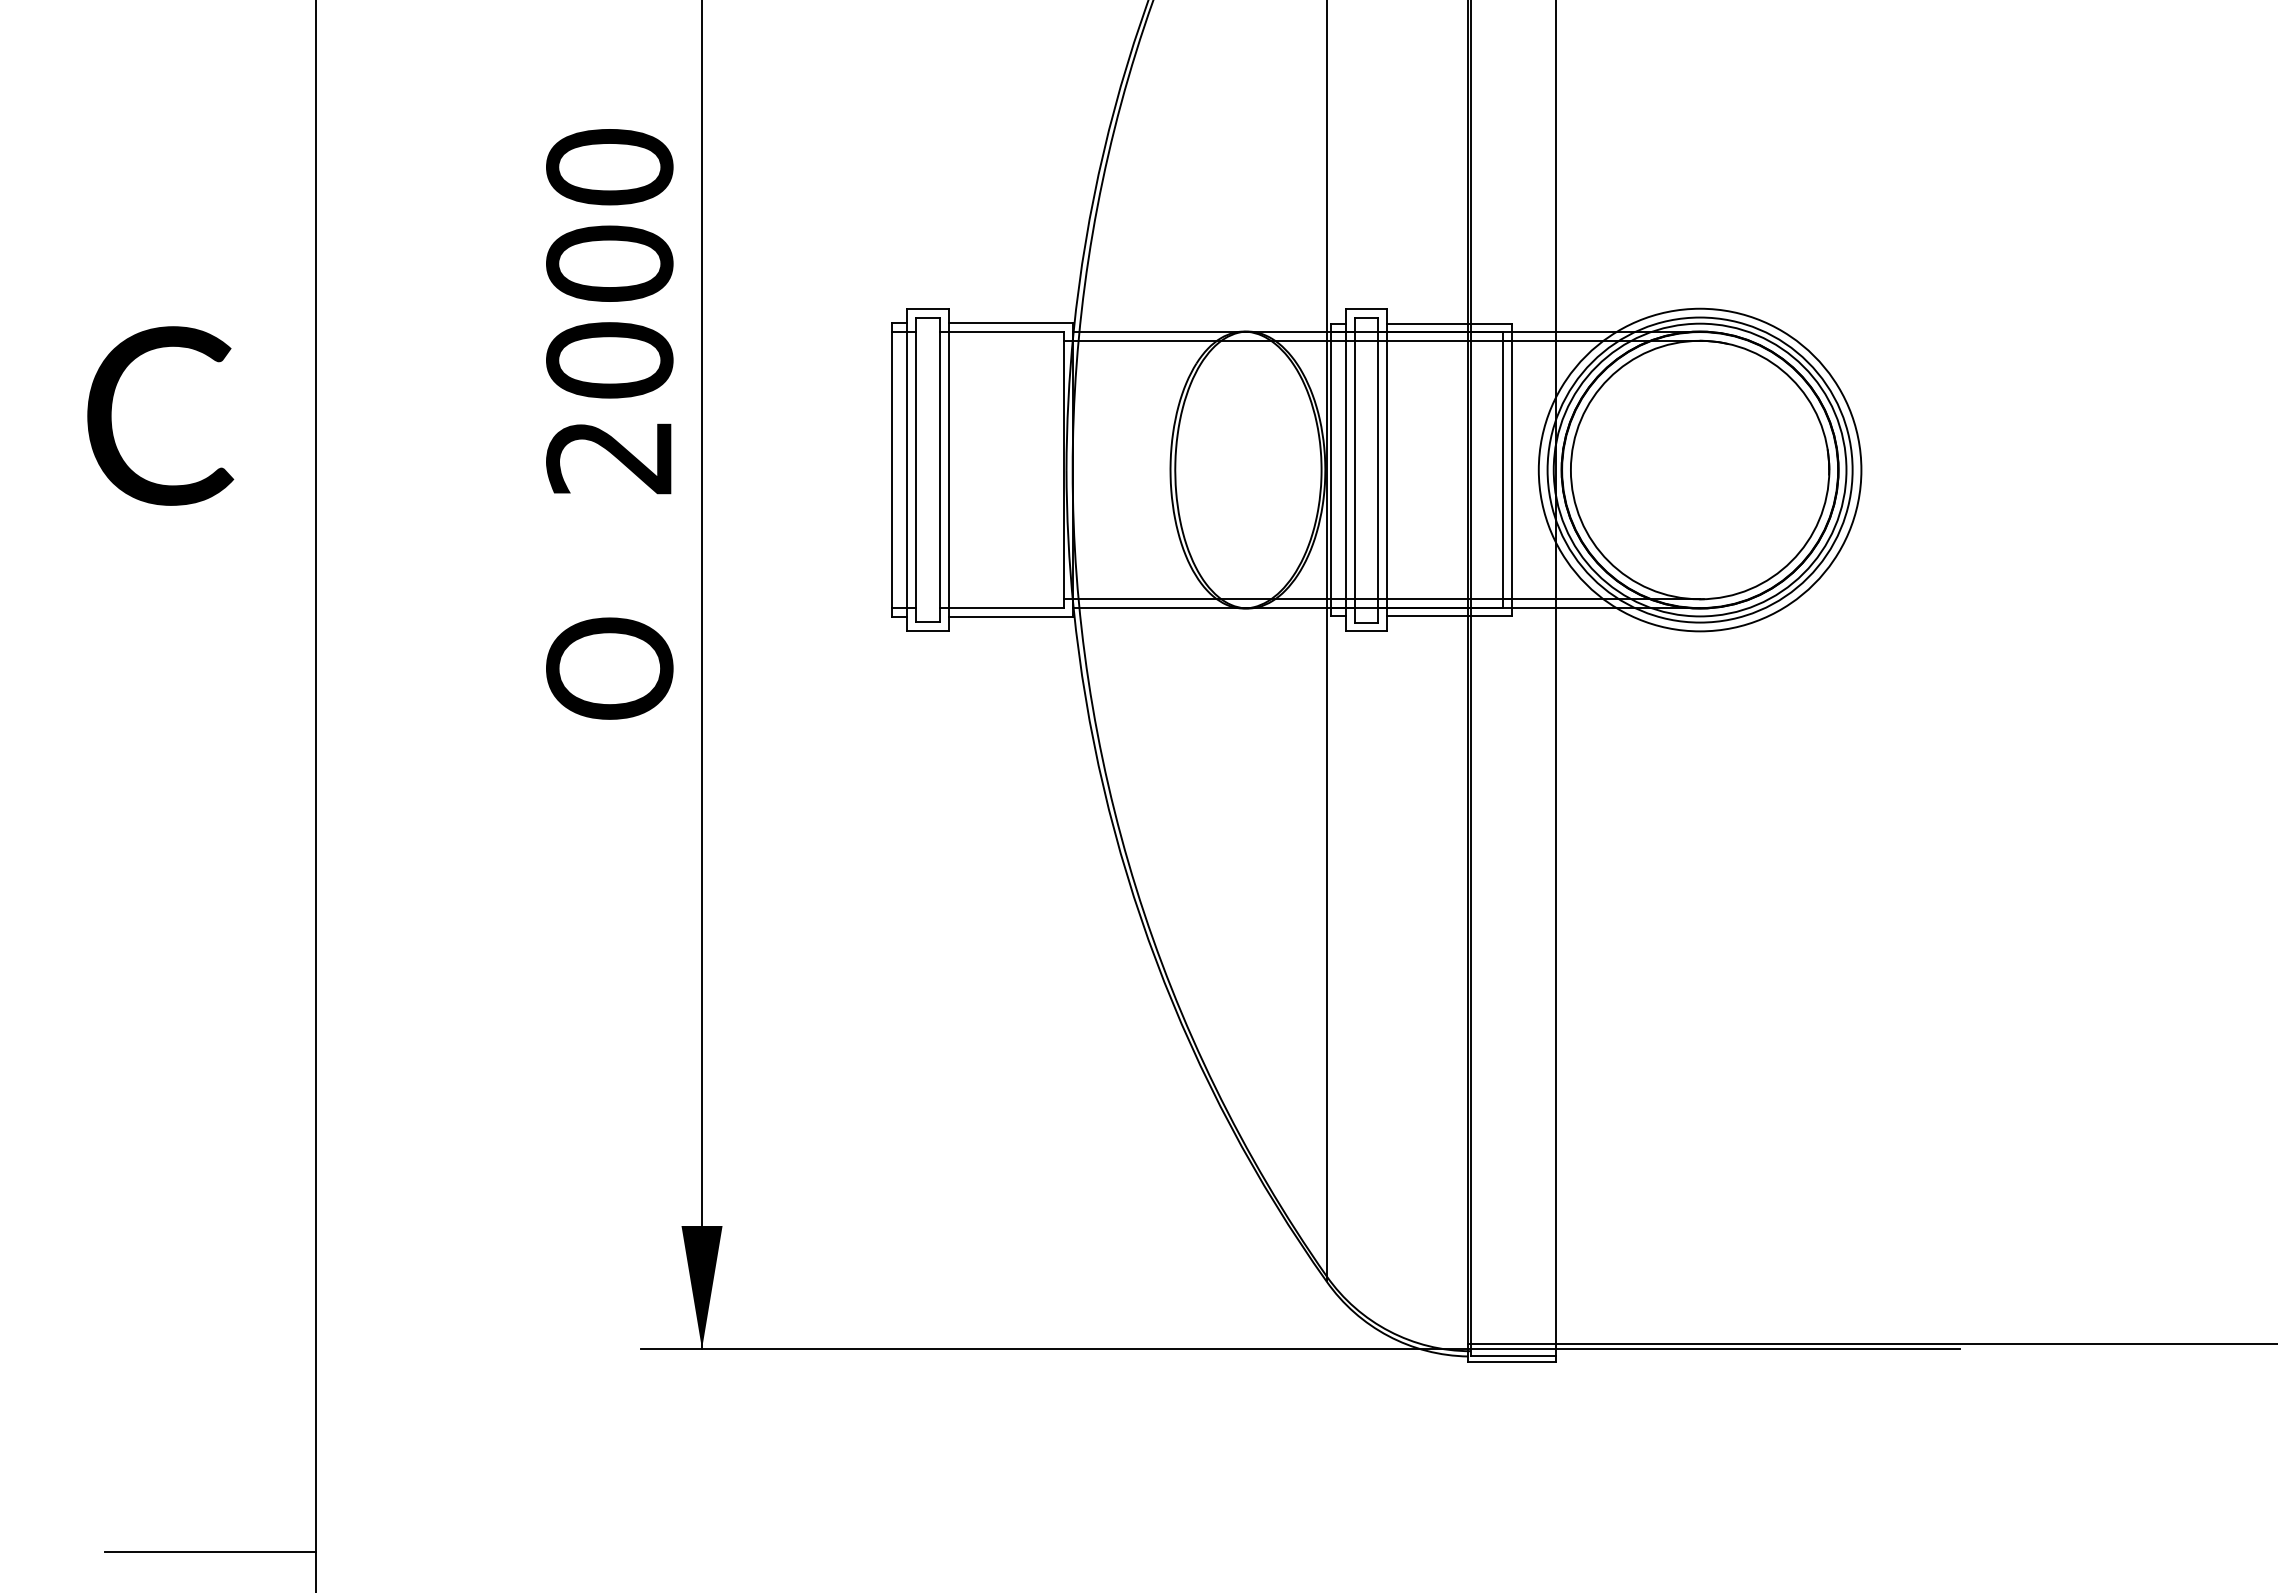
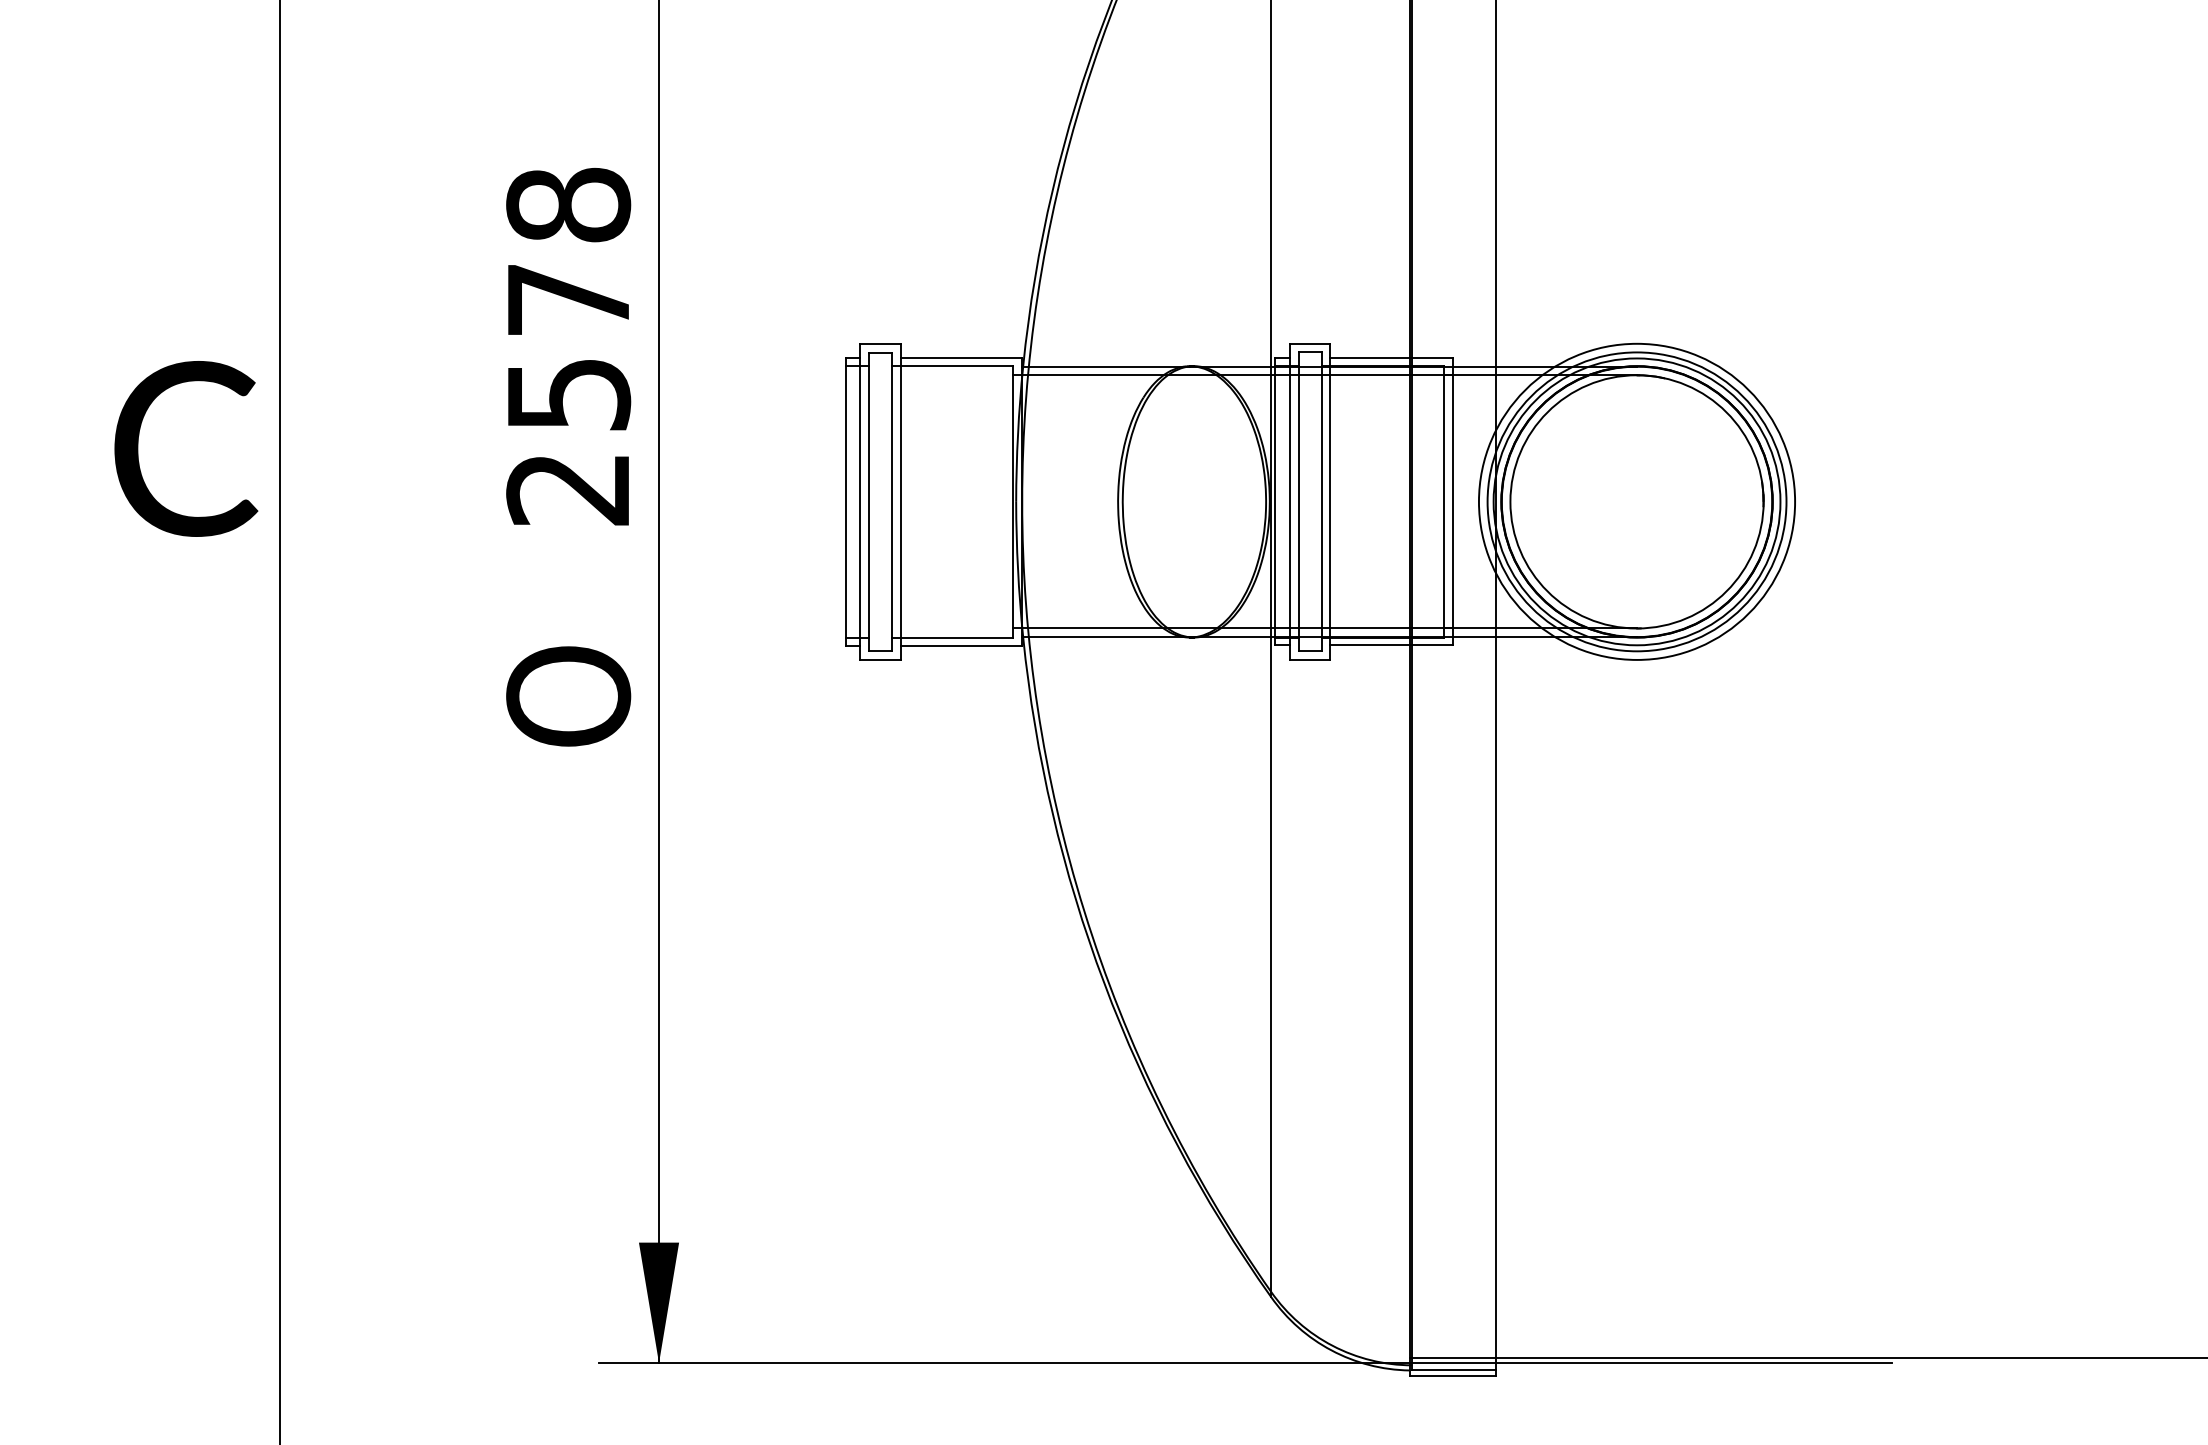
text: (609, 263) -> (568, 299), 2000 -> 2578
text: (160, 415) -> (186, 448), moved

